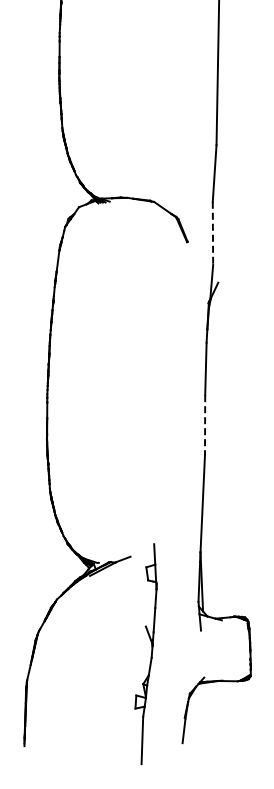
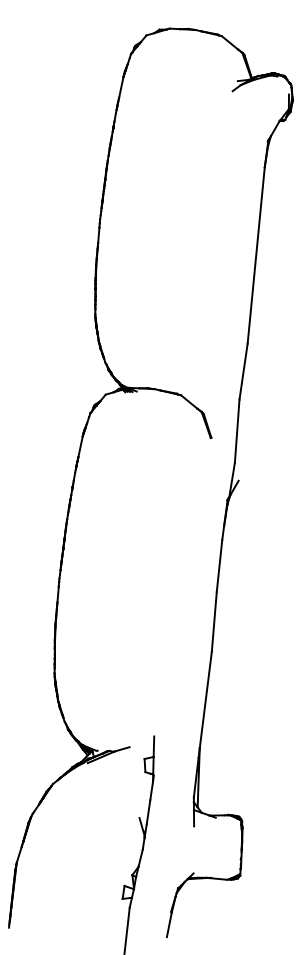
line: (213, 233) -> (237, 431), dashed -> solid
line: (205, 424) -> (214, 621), dashed -> solid

